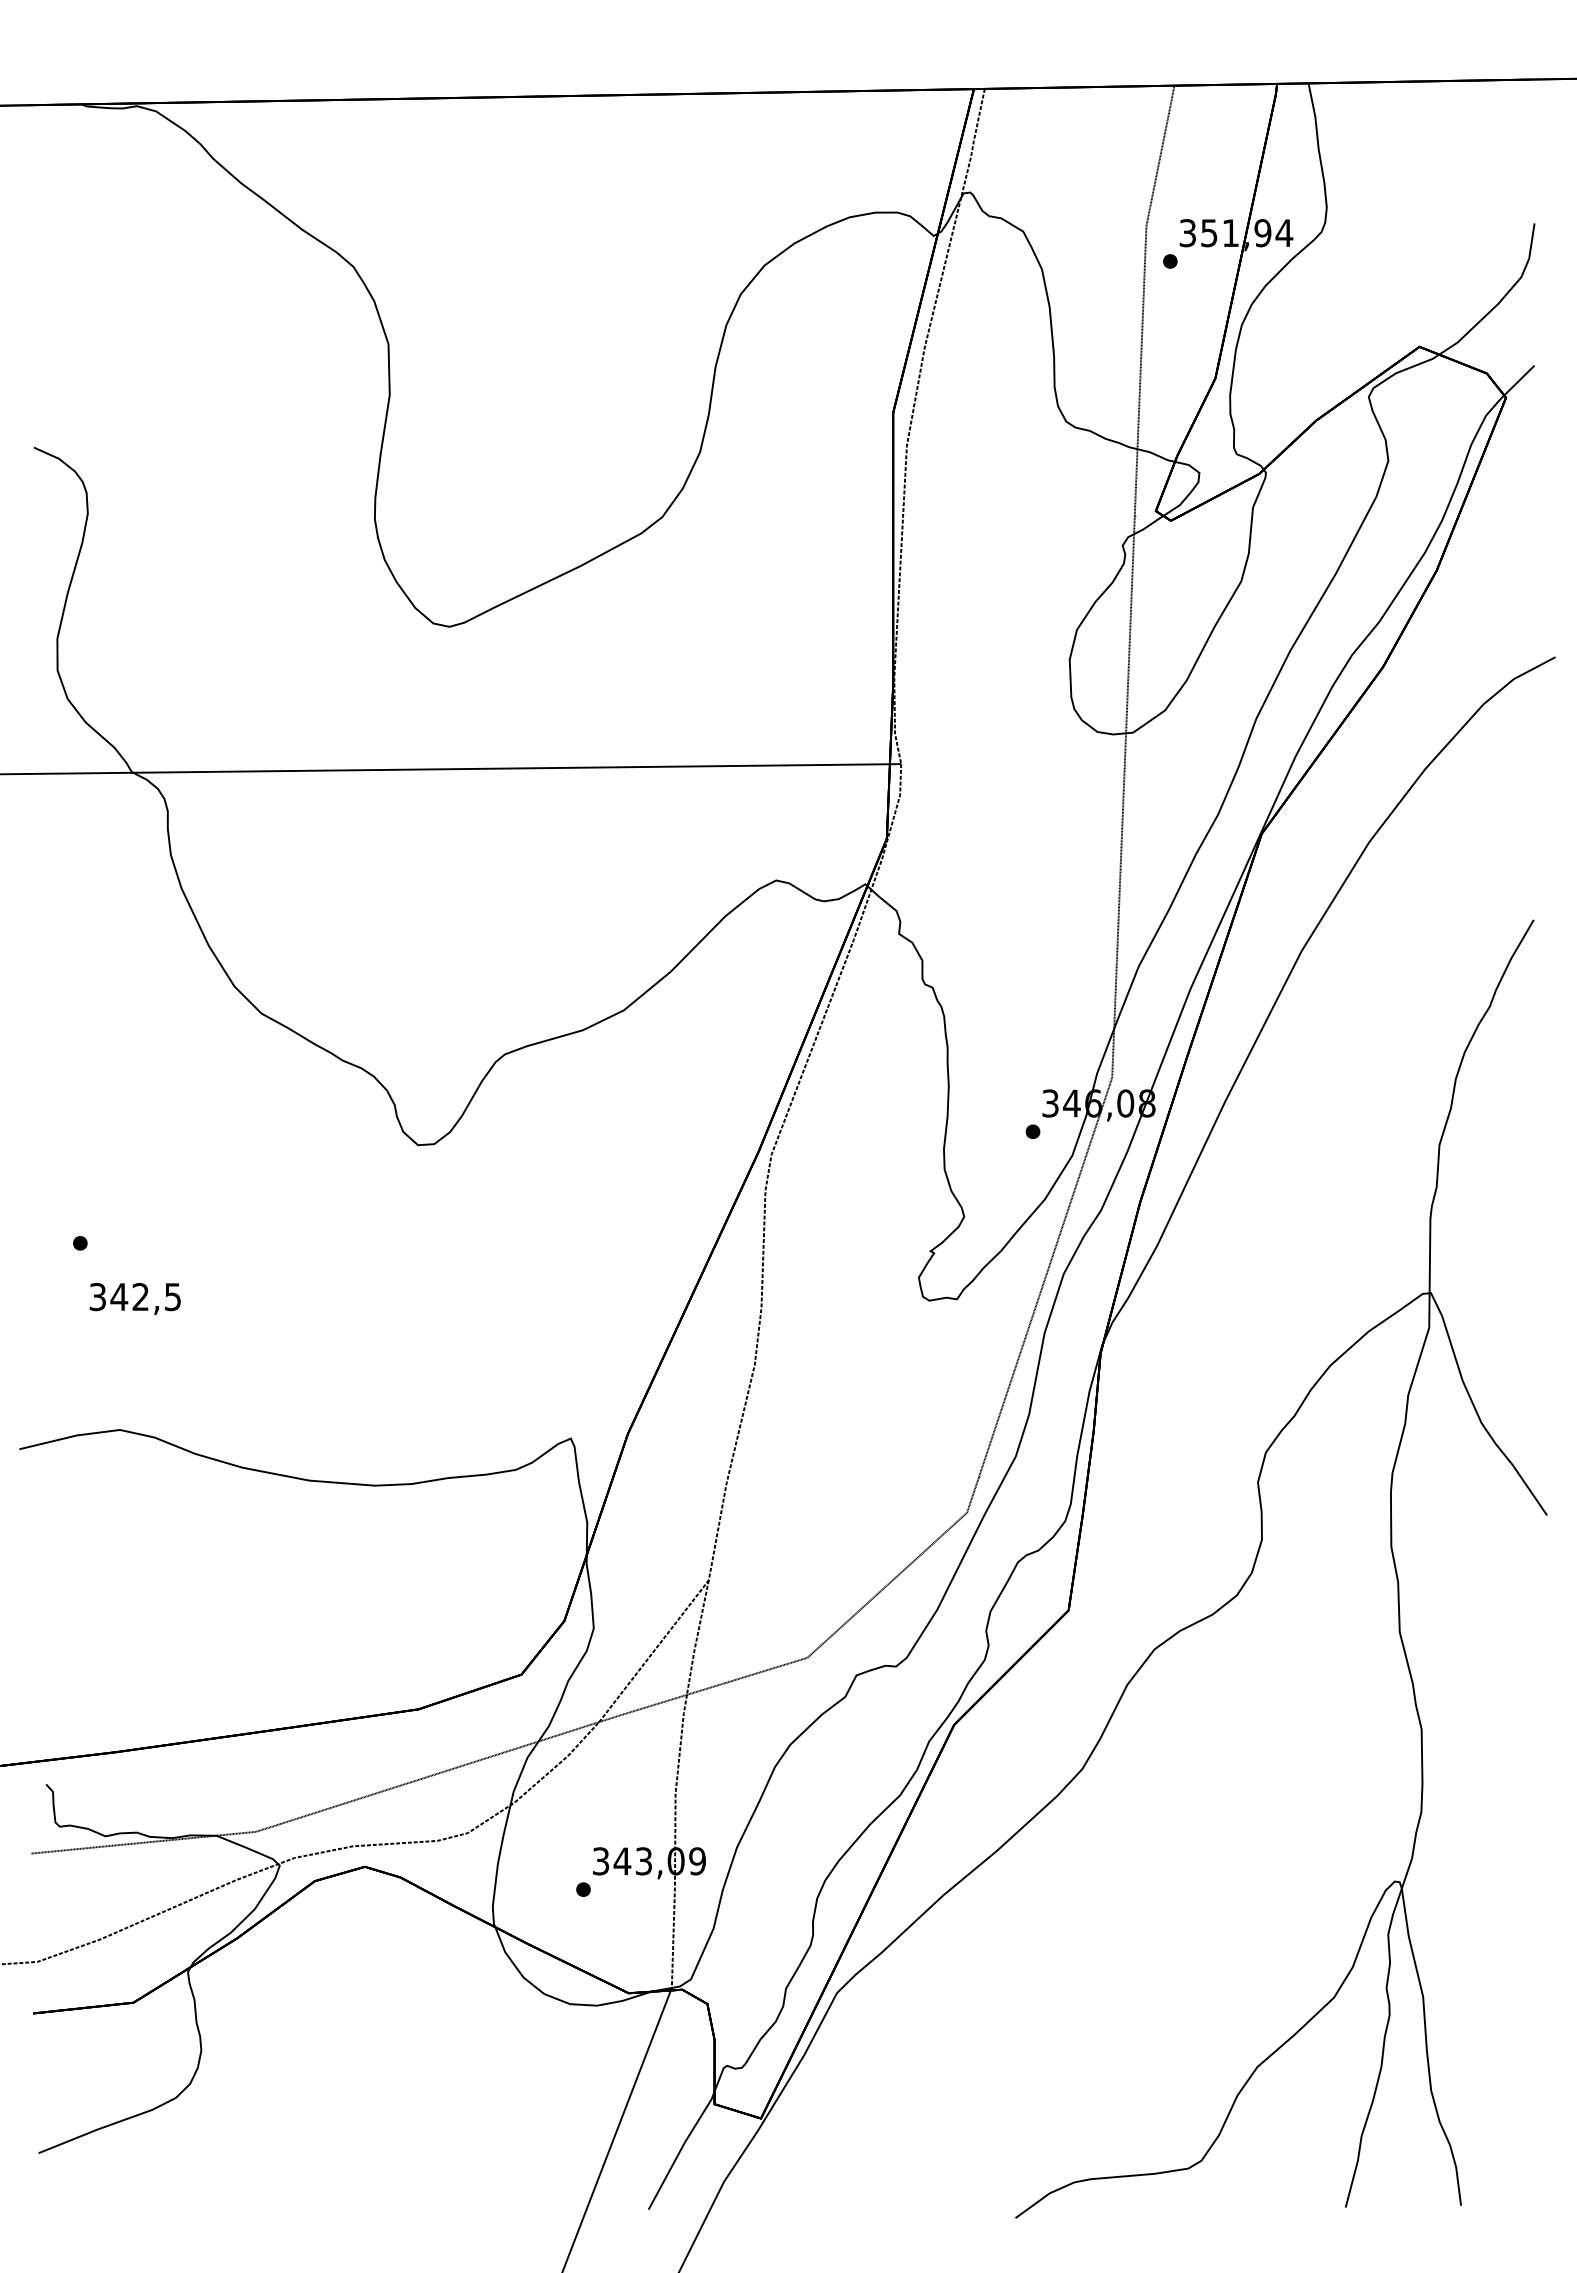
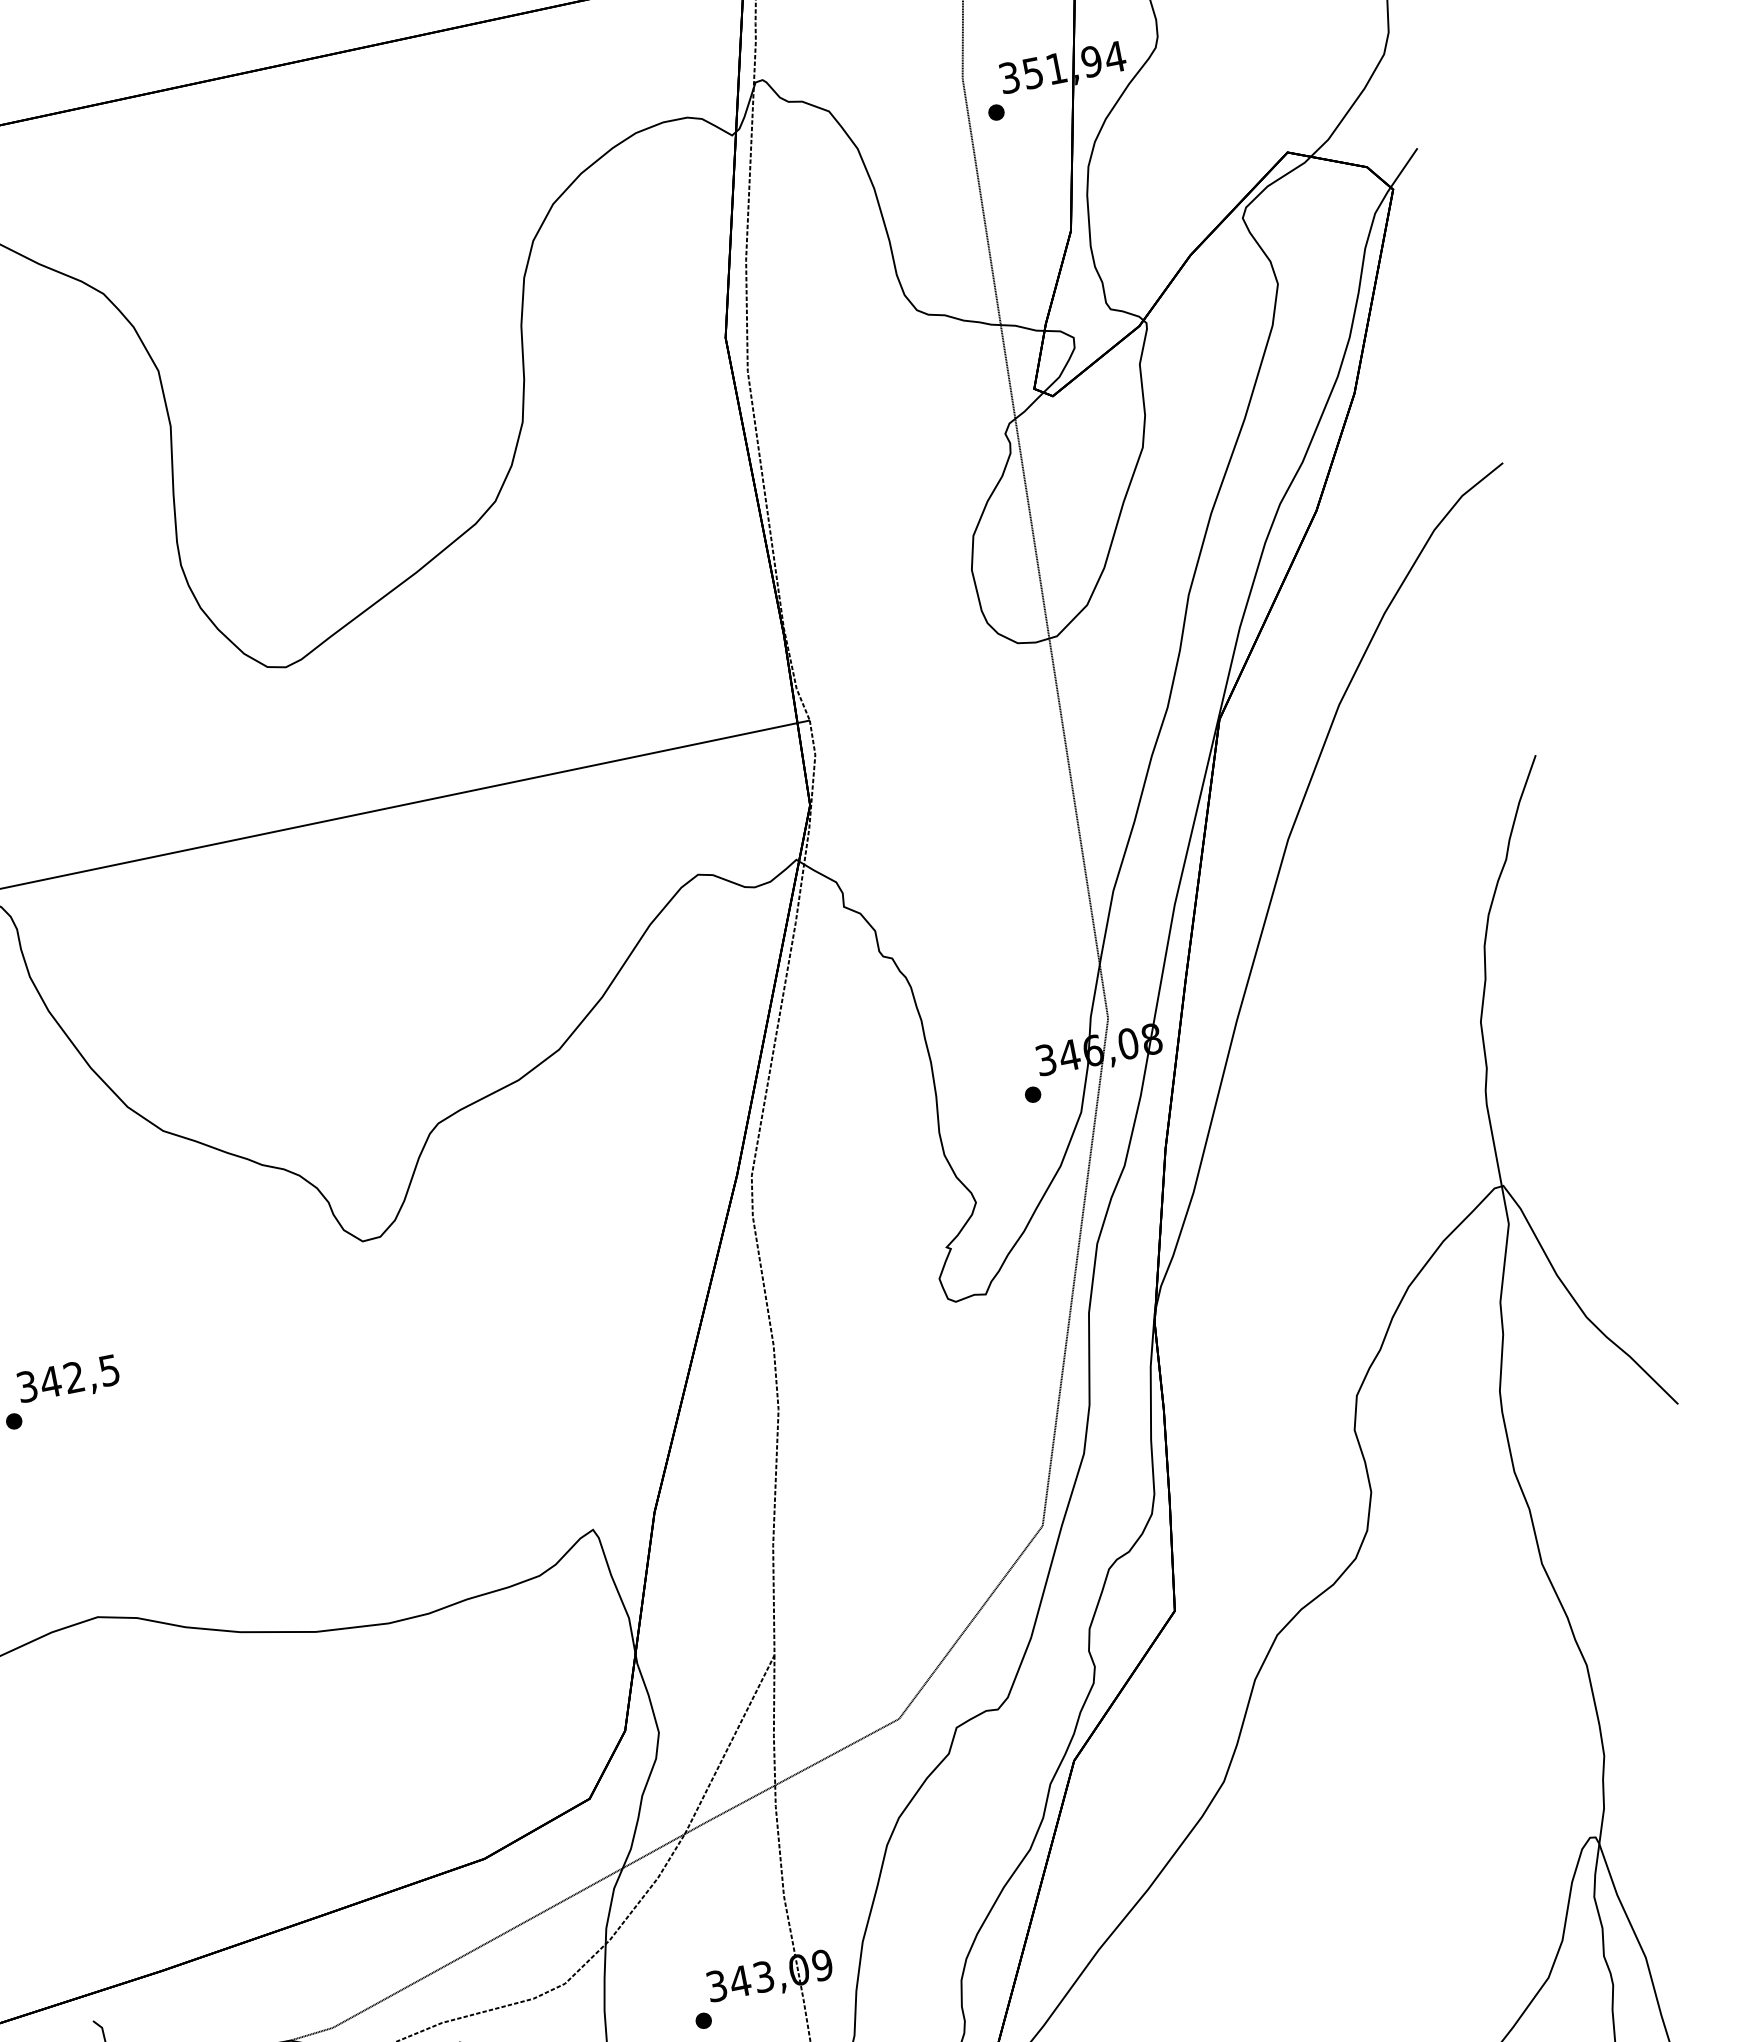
text: (134, 1298) -> (67, 1380), moved

